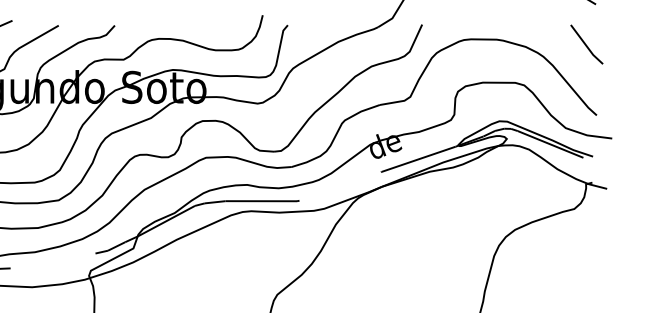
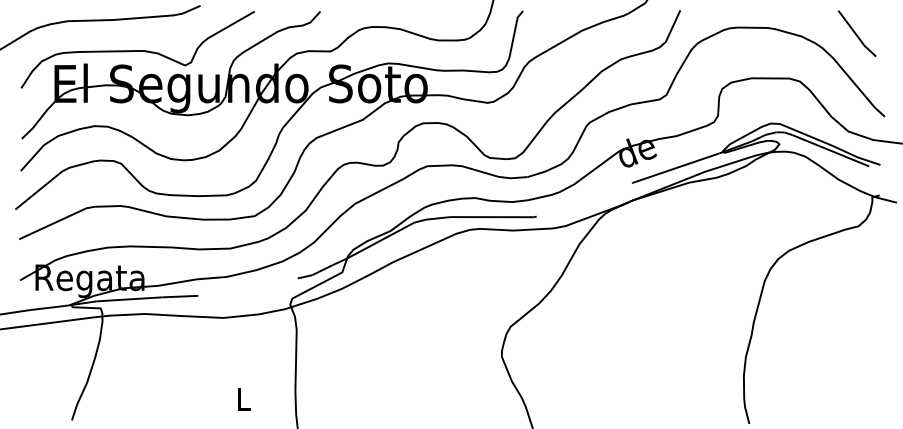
line: (586, 44) -> (856, 33), moved

